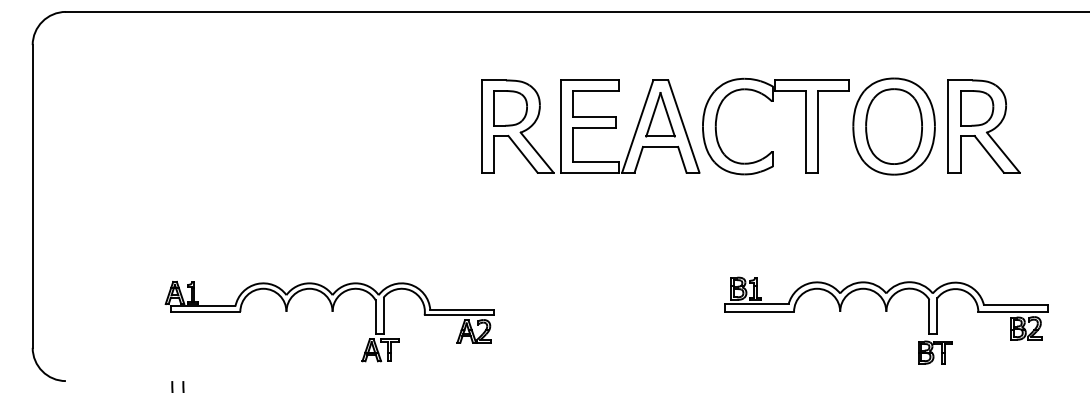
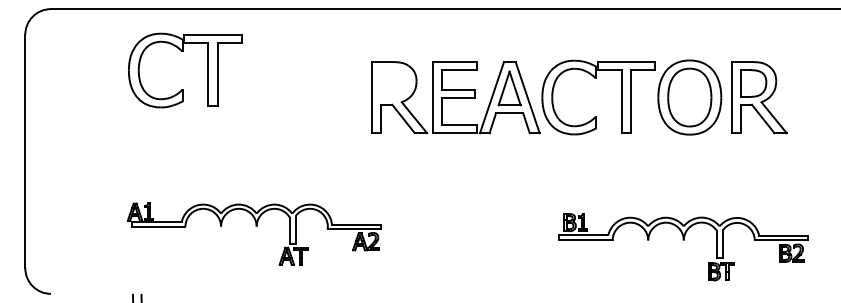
part: (237, 66) -> (183, 51), added
part: (510, 108) -> (393, 83), removed
part: (331, 311) -> (255, 226), moved

